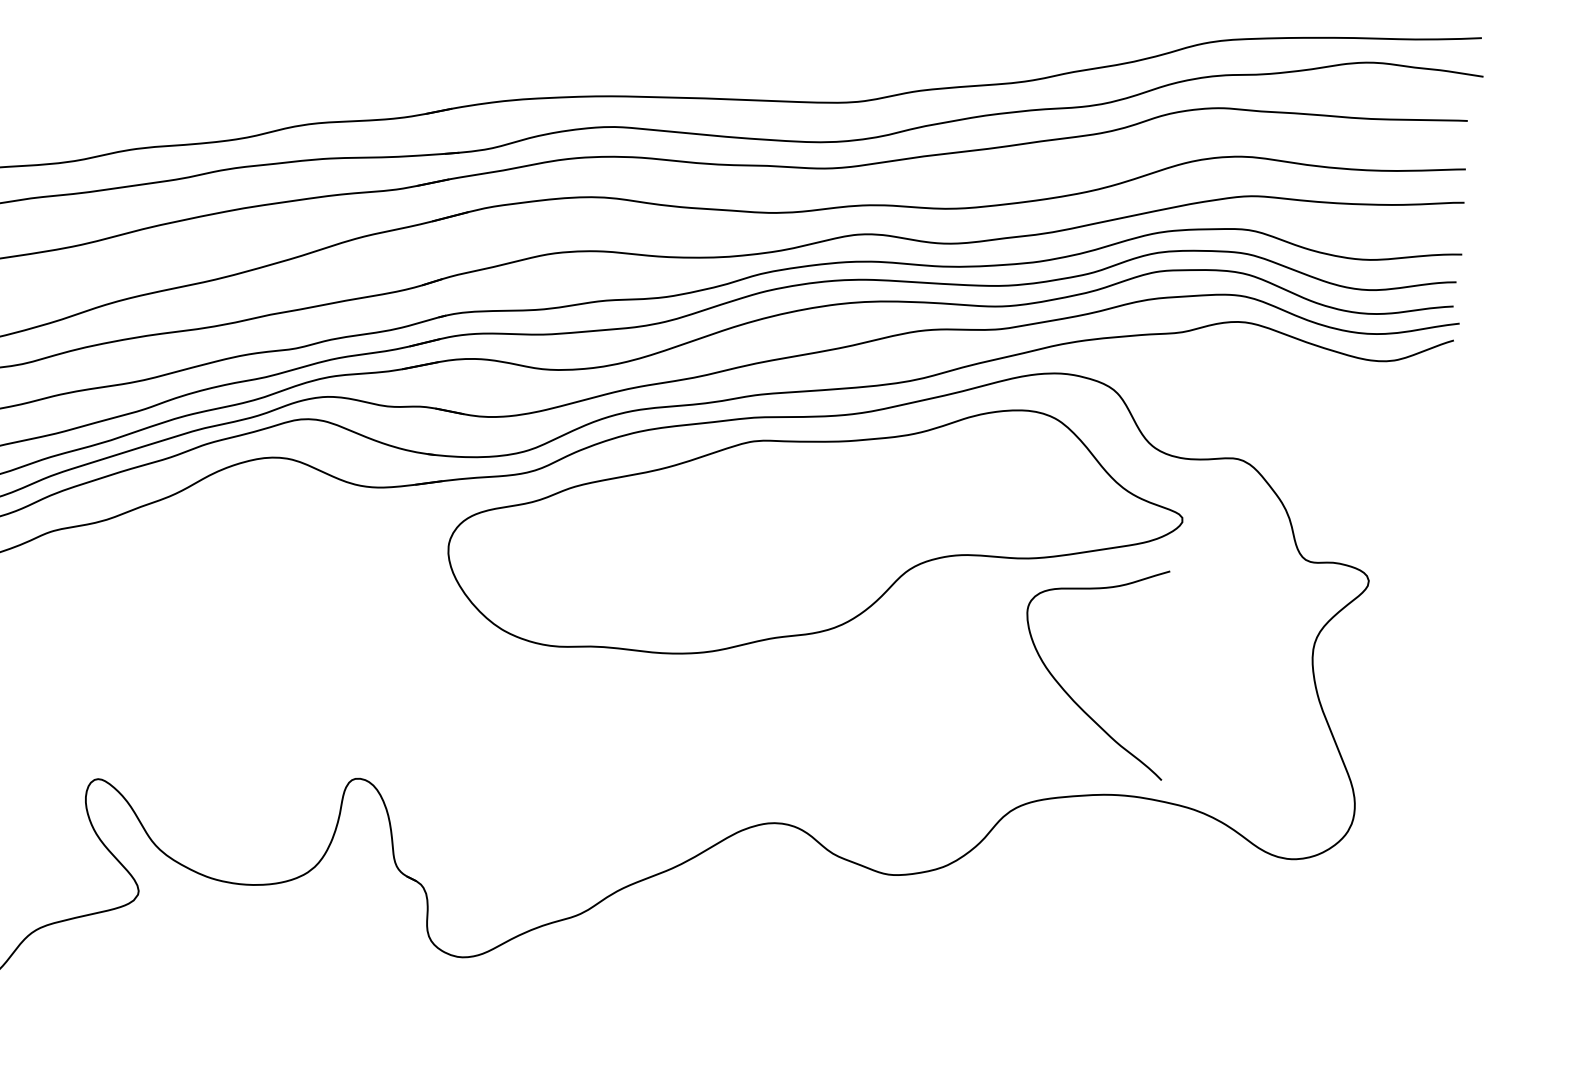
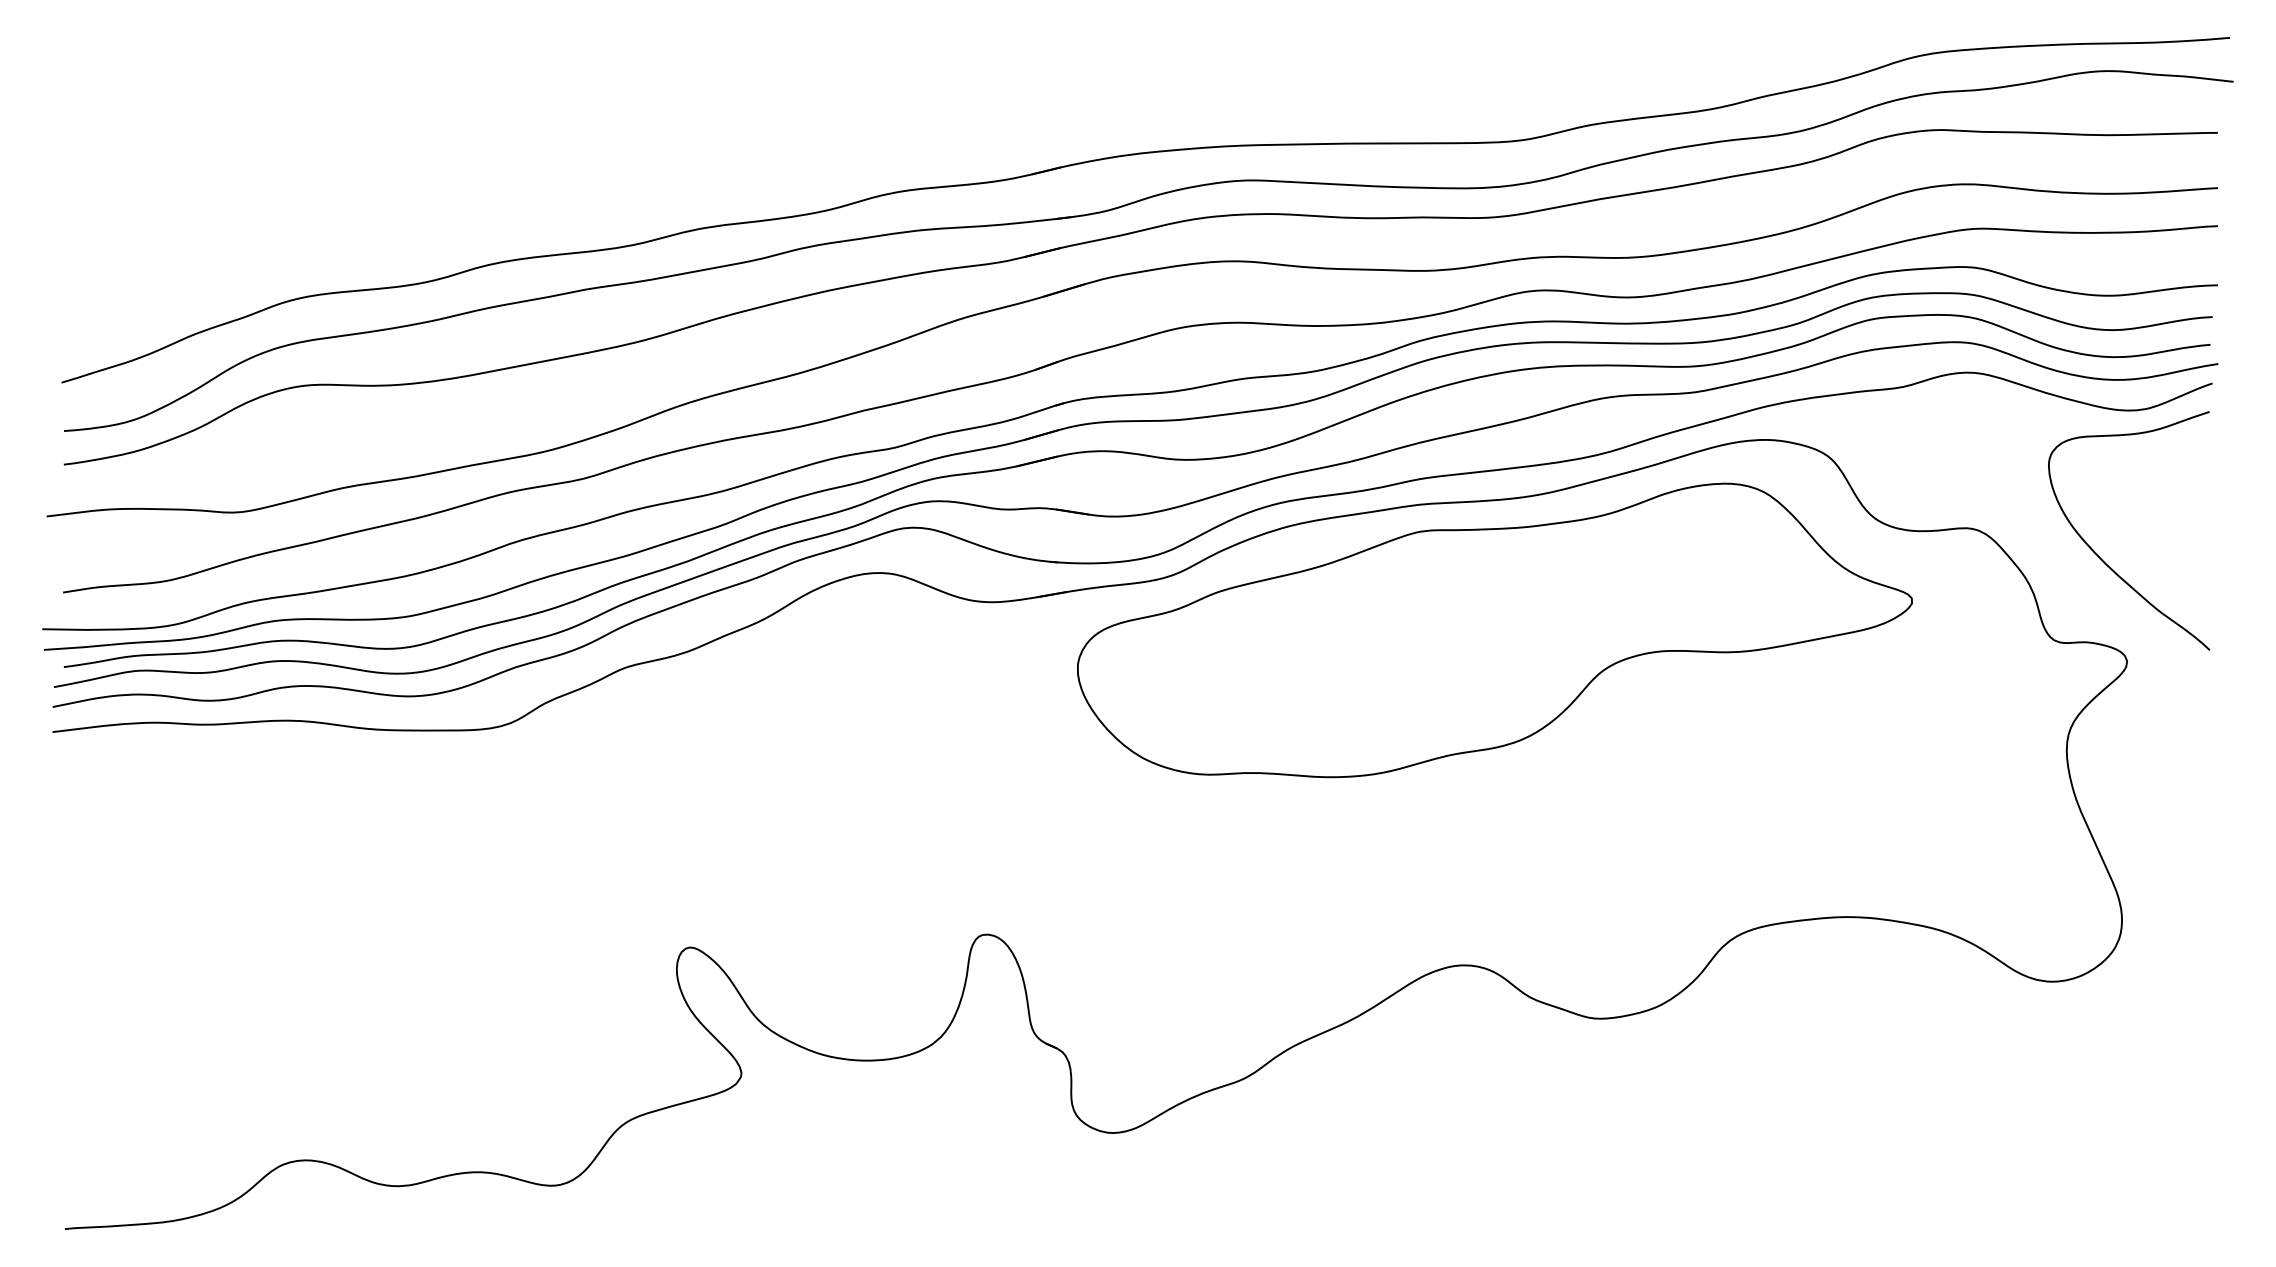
curve: (1070, 695) -> (2101, 558), moved

